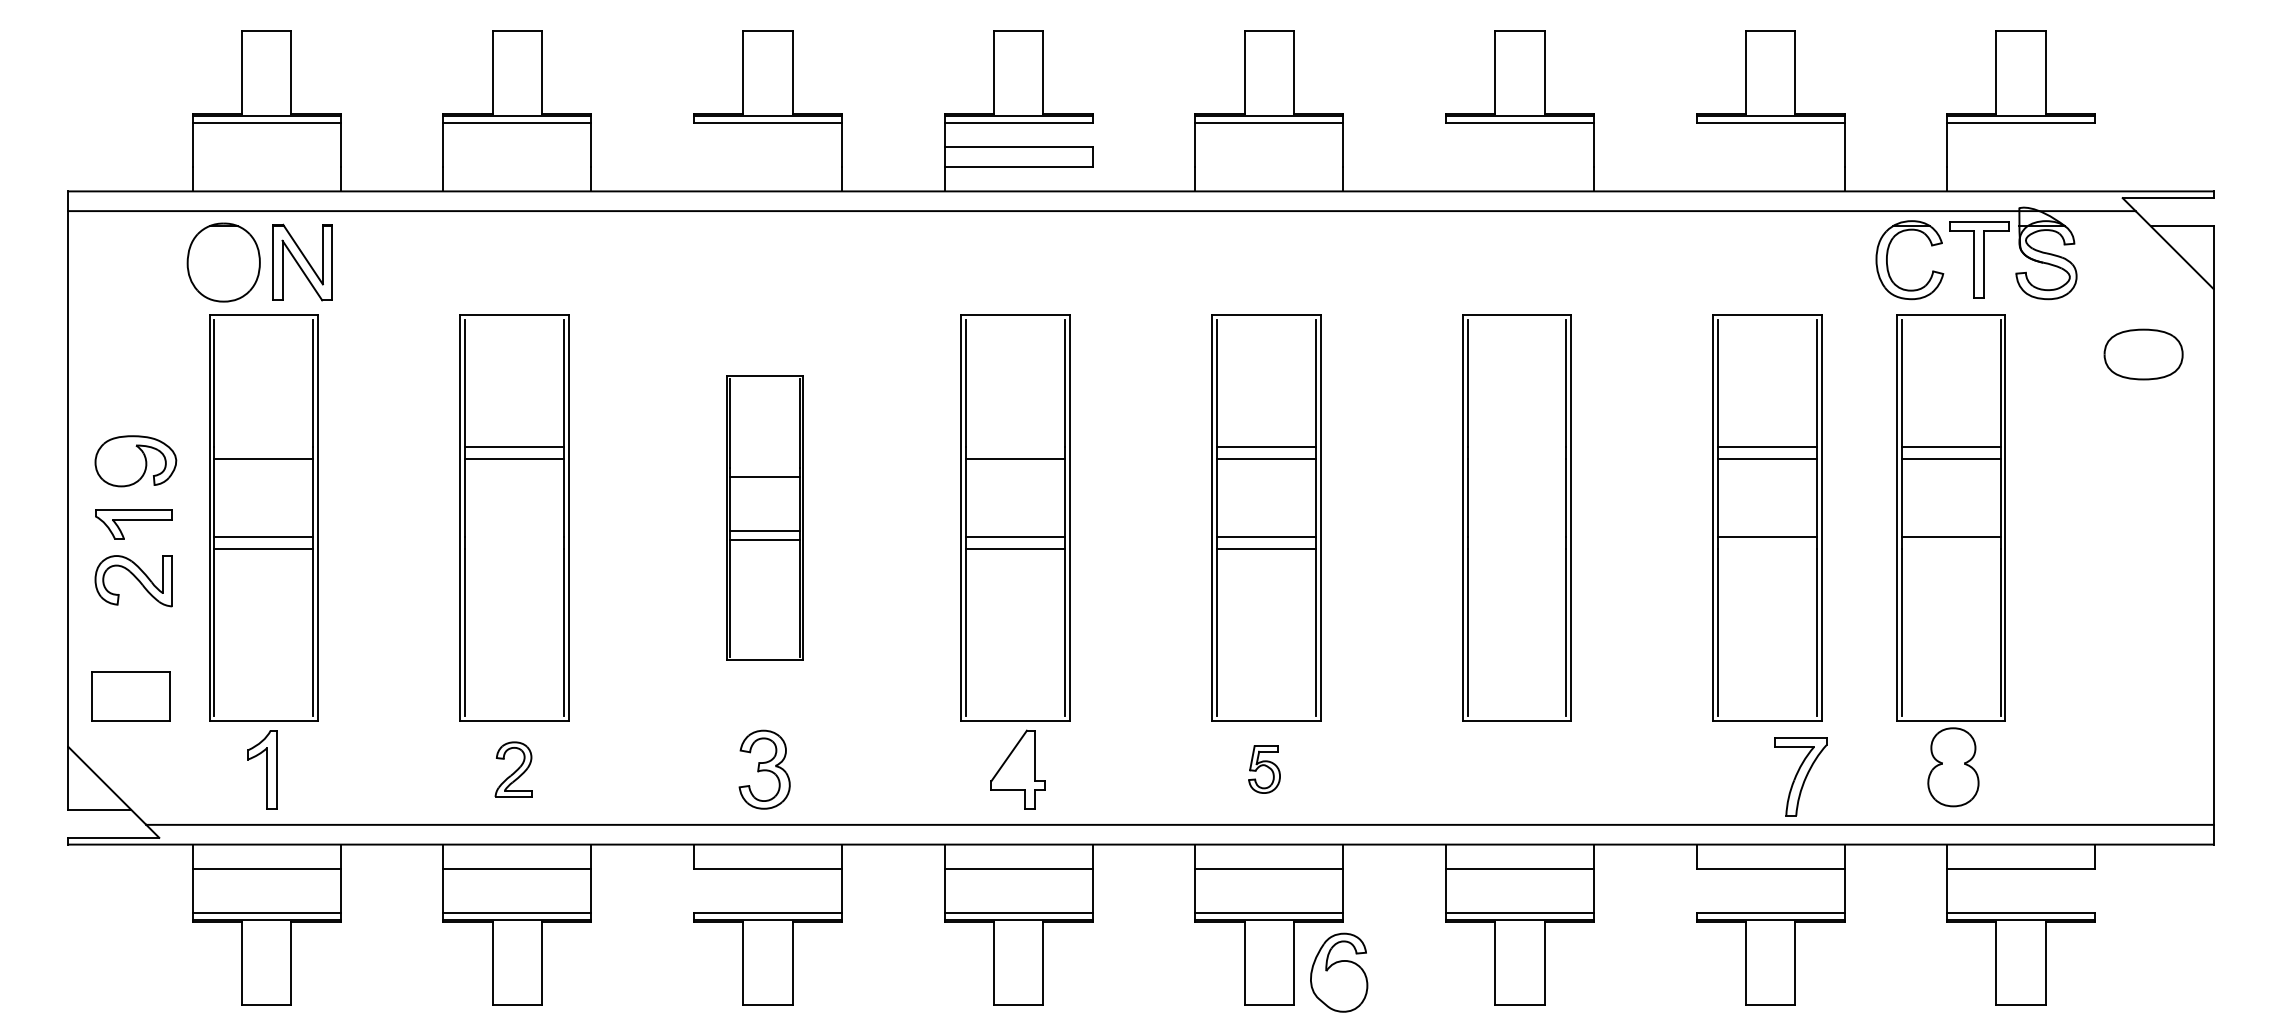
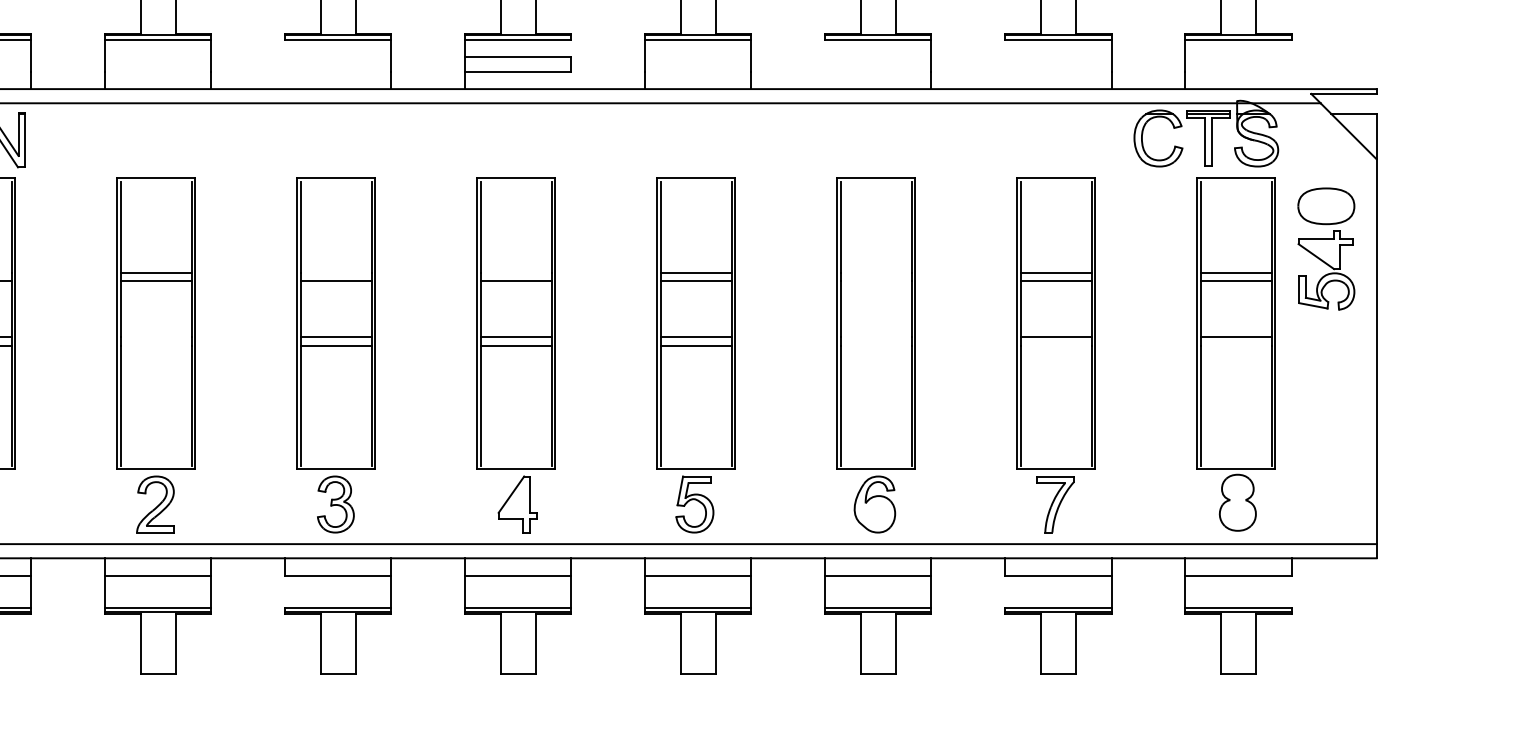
line: (1979, 226) -> (1208, 114), added
part: (2143, 443) -> (1326, 270), added
part: (764, 517) -> (335, 323), size x1.43
part: (1950, 560) -> (1235, 354), moved
part: (513, 769) -> (155, 504), size x1.43
part: (1264, 769) -> (694, 504), size x1.67
part: (1800, 776) -> (1055, 504), moved
part: (1339, 972) -> (875, 504), moved

